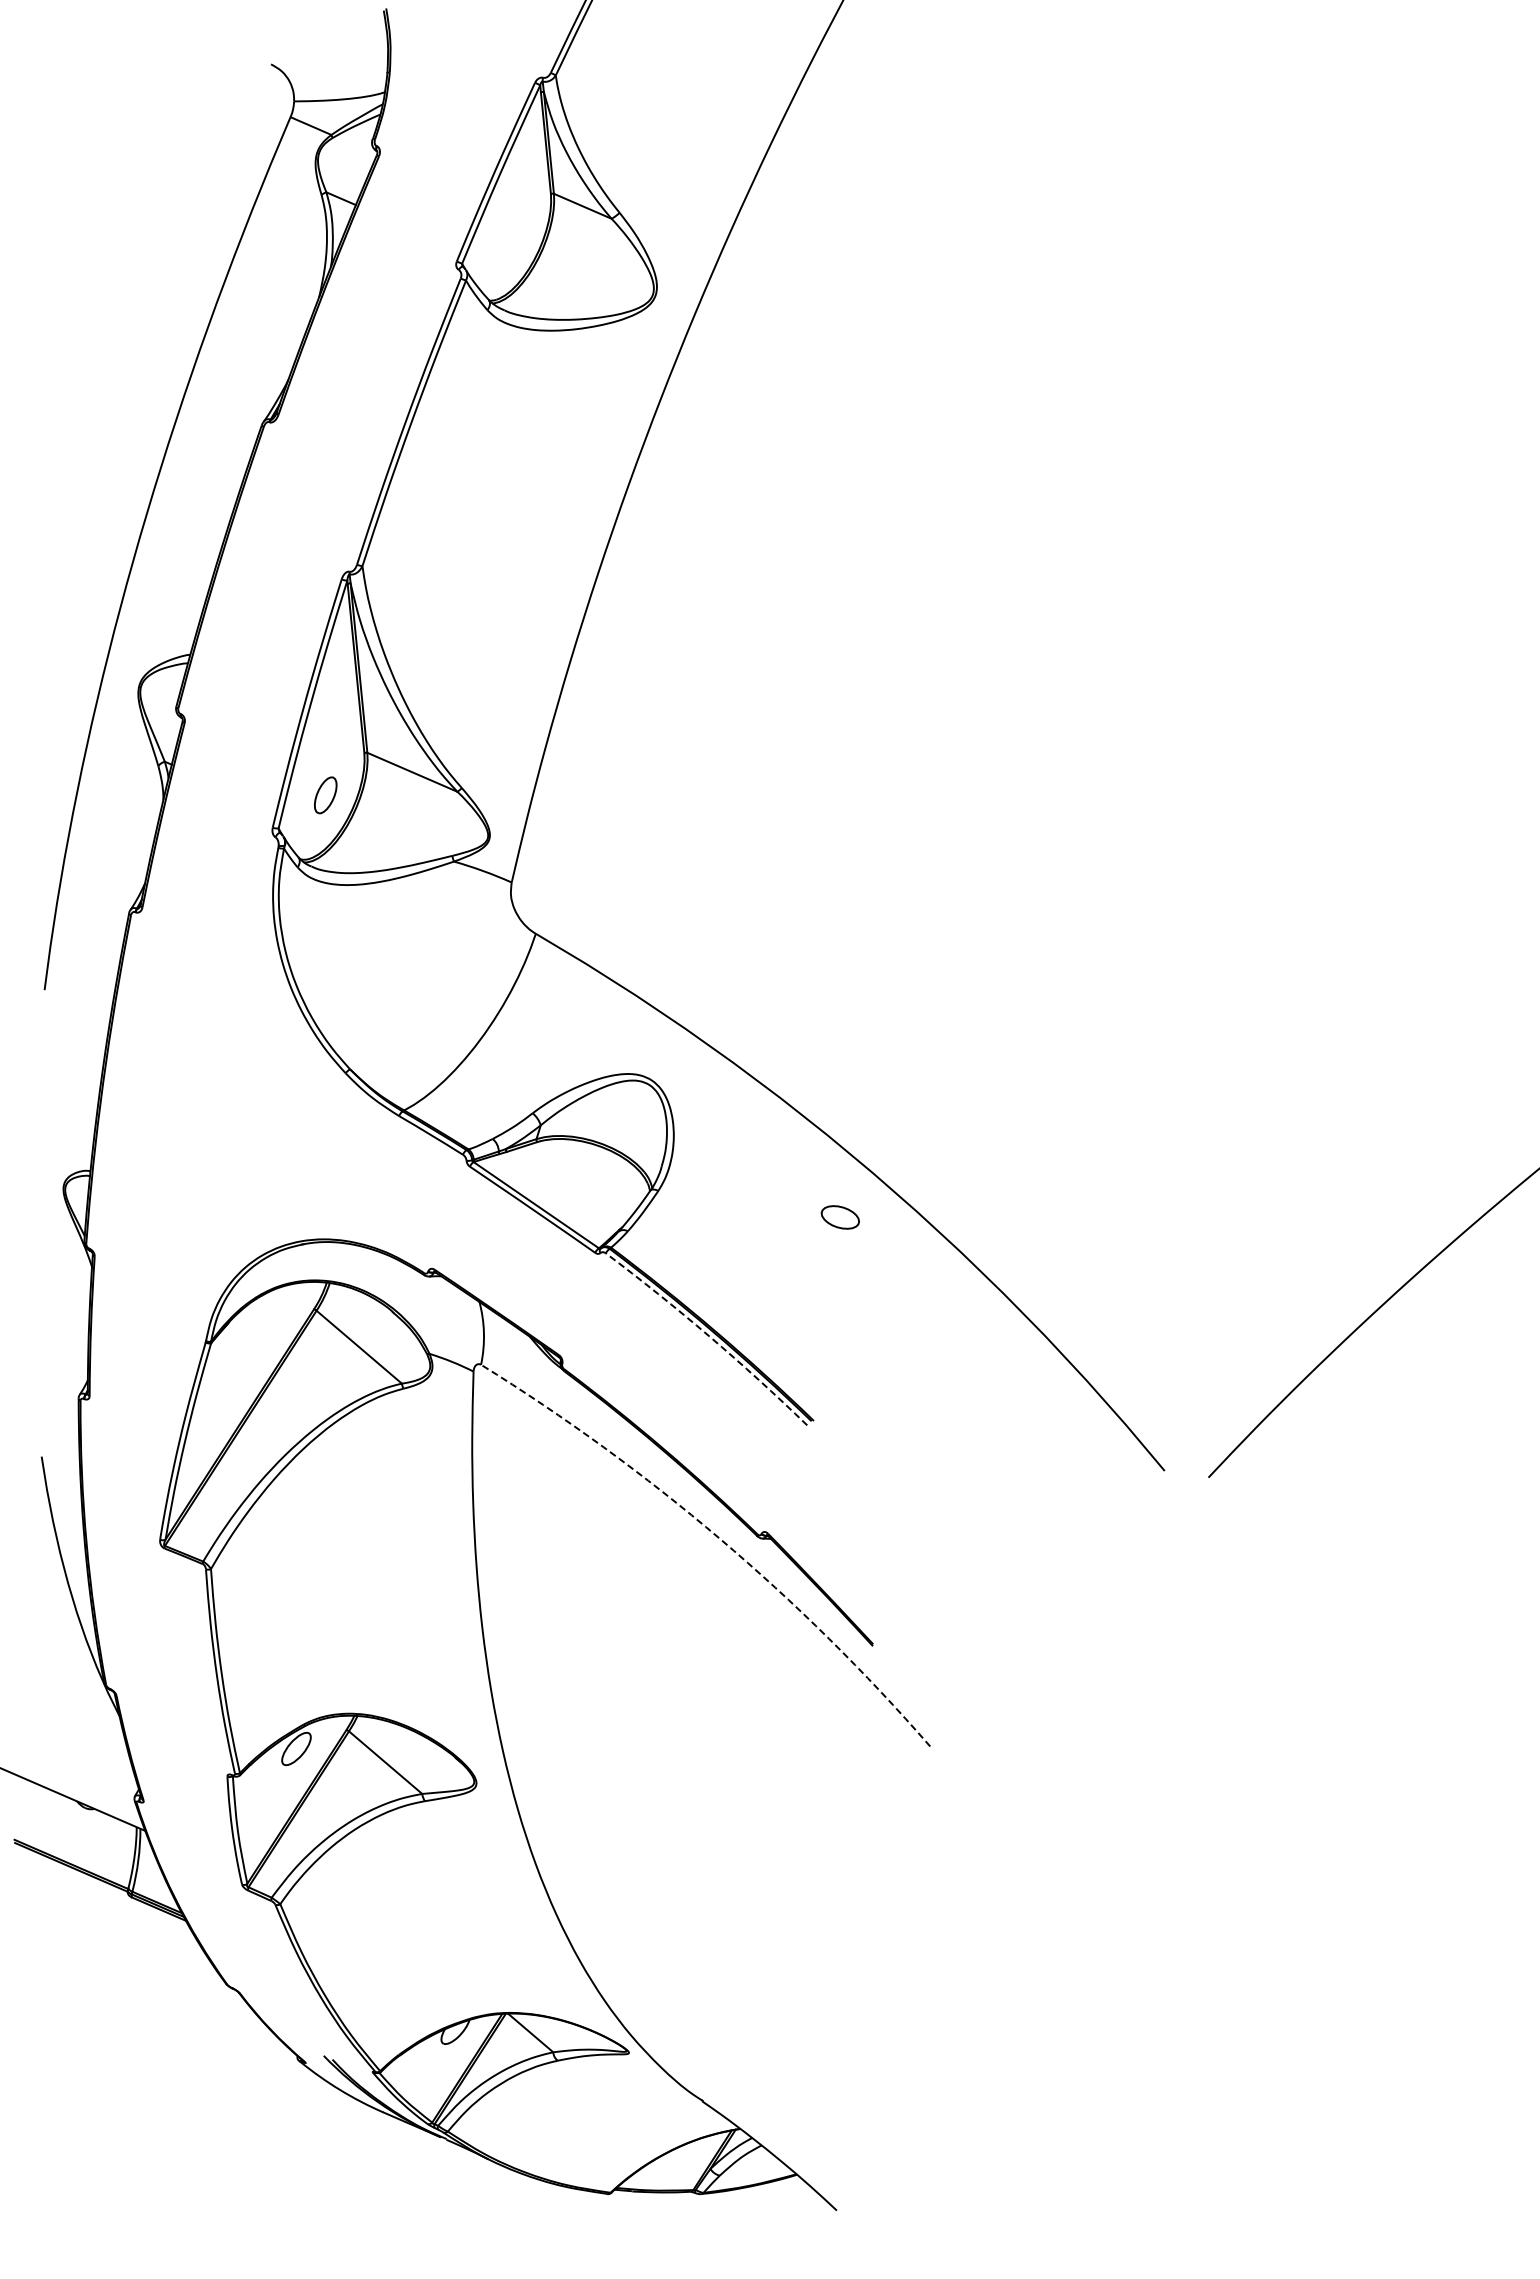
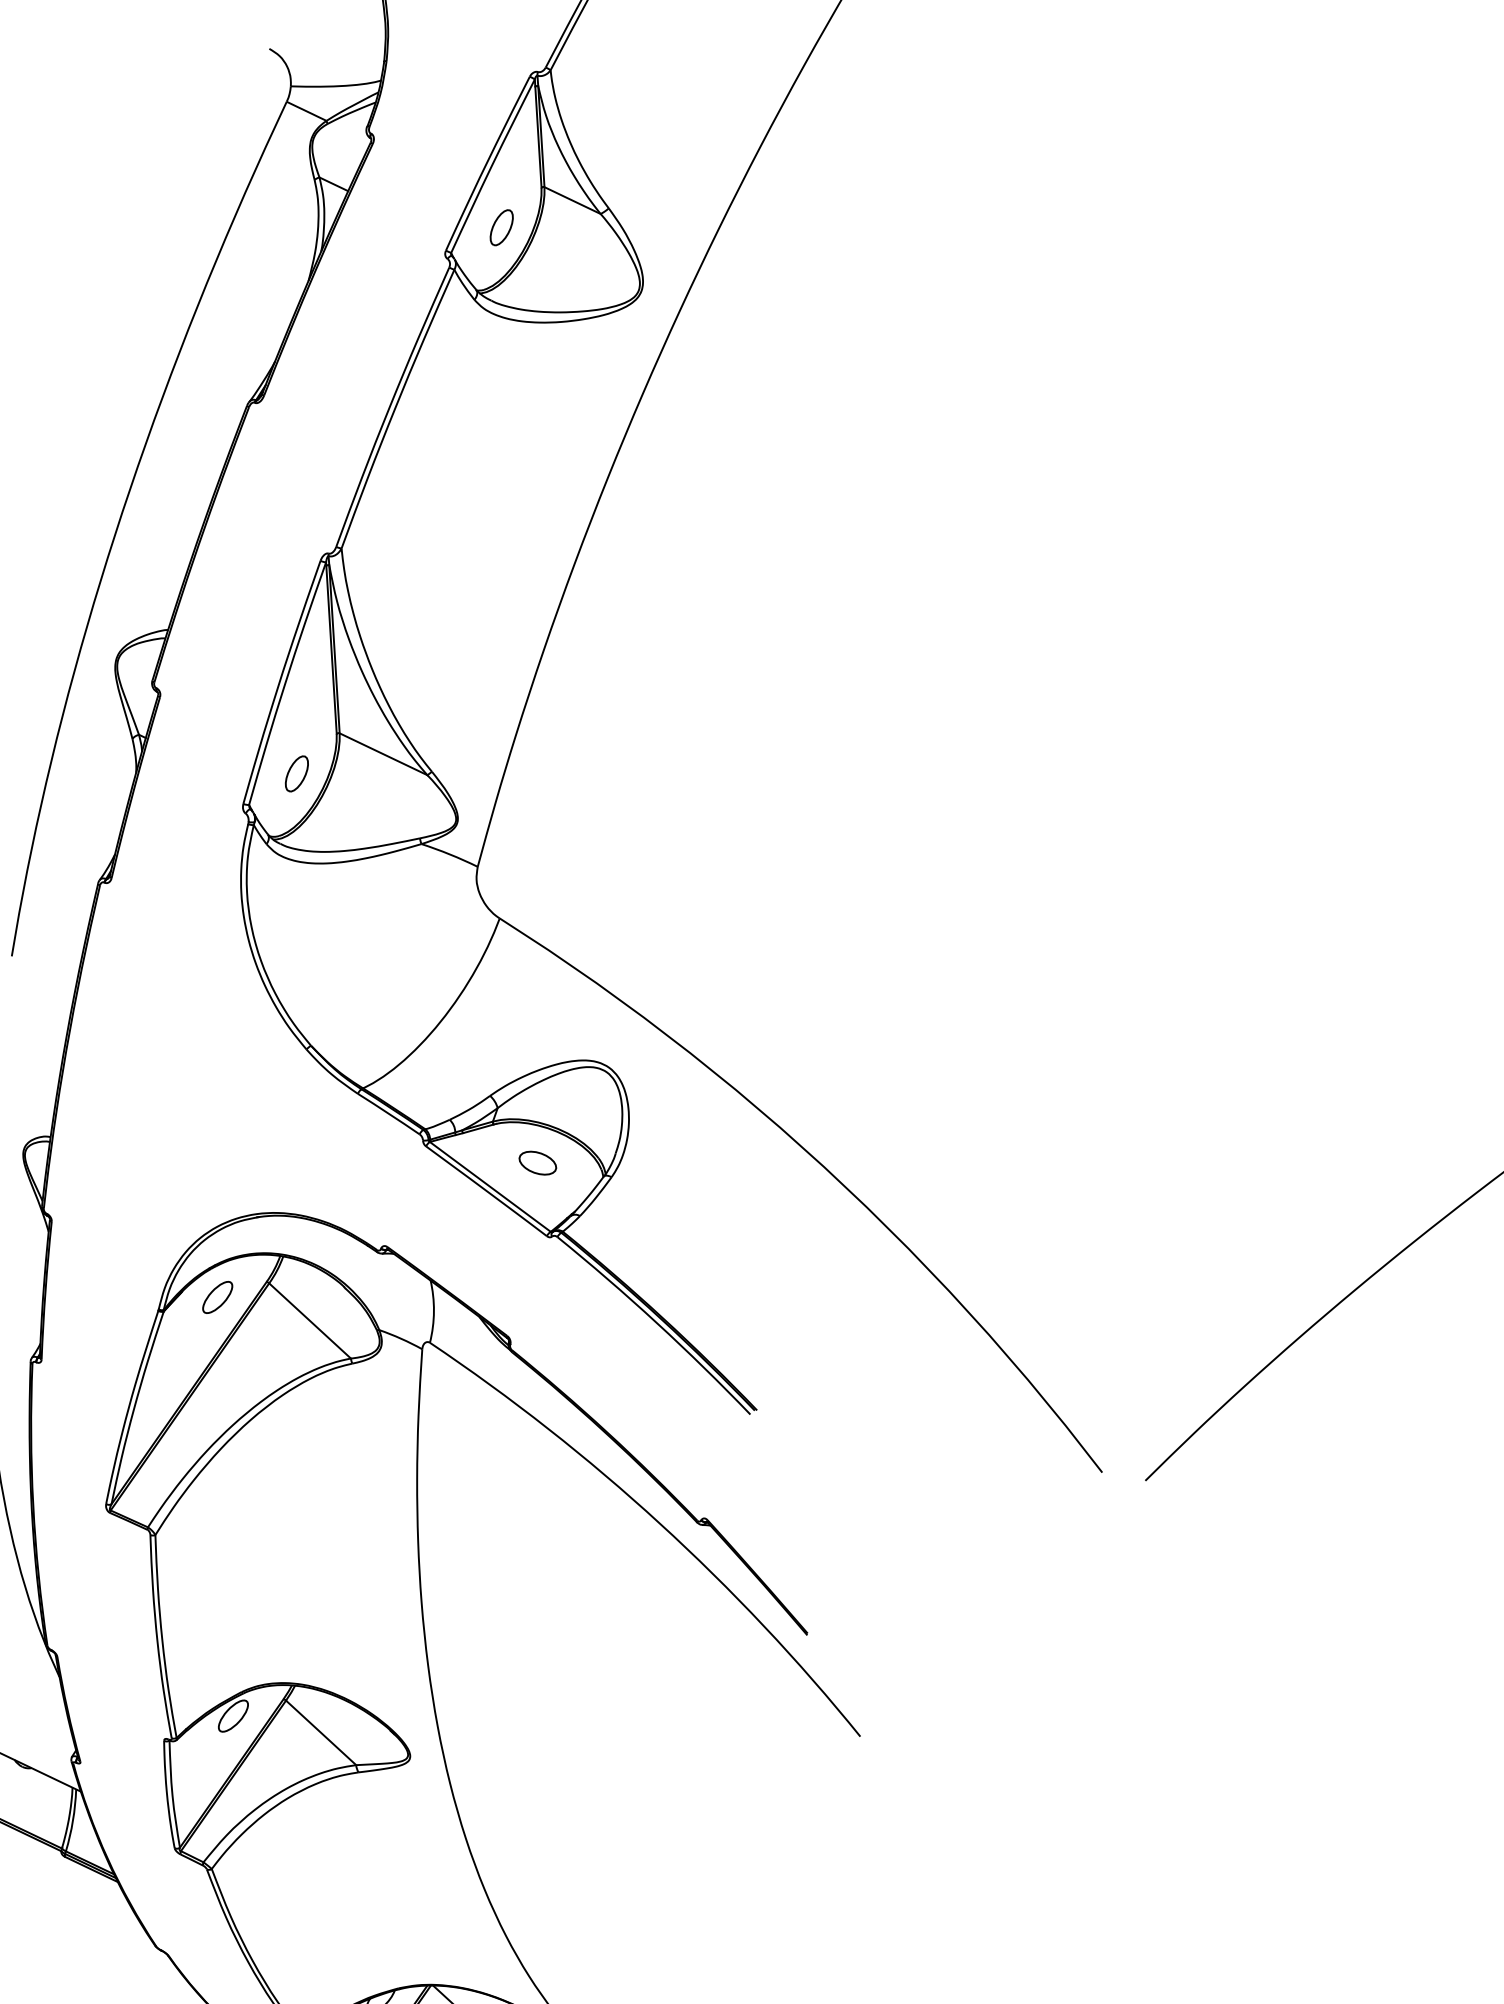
part: (512, 236) -> (501, 227), added
part: (839, 1217) -> (536, 1163), moved
part: (264, 1326) -> (217, 1297), added
arc: (709, 1336) -> (656, 1323), dashed -> solid
arc: (719, 1538) -> (659, 1523), dashed -> solid

